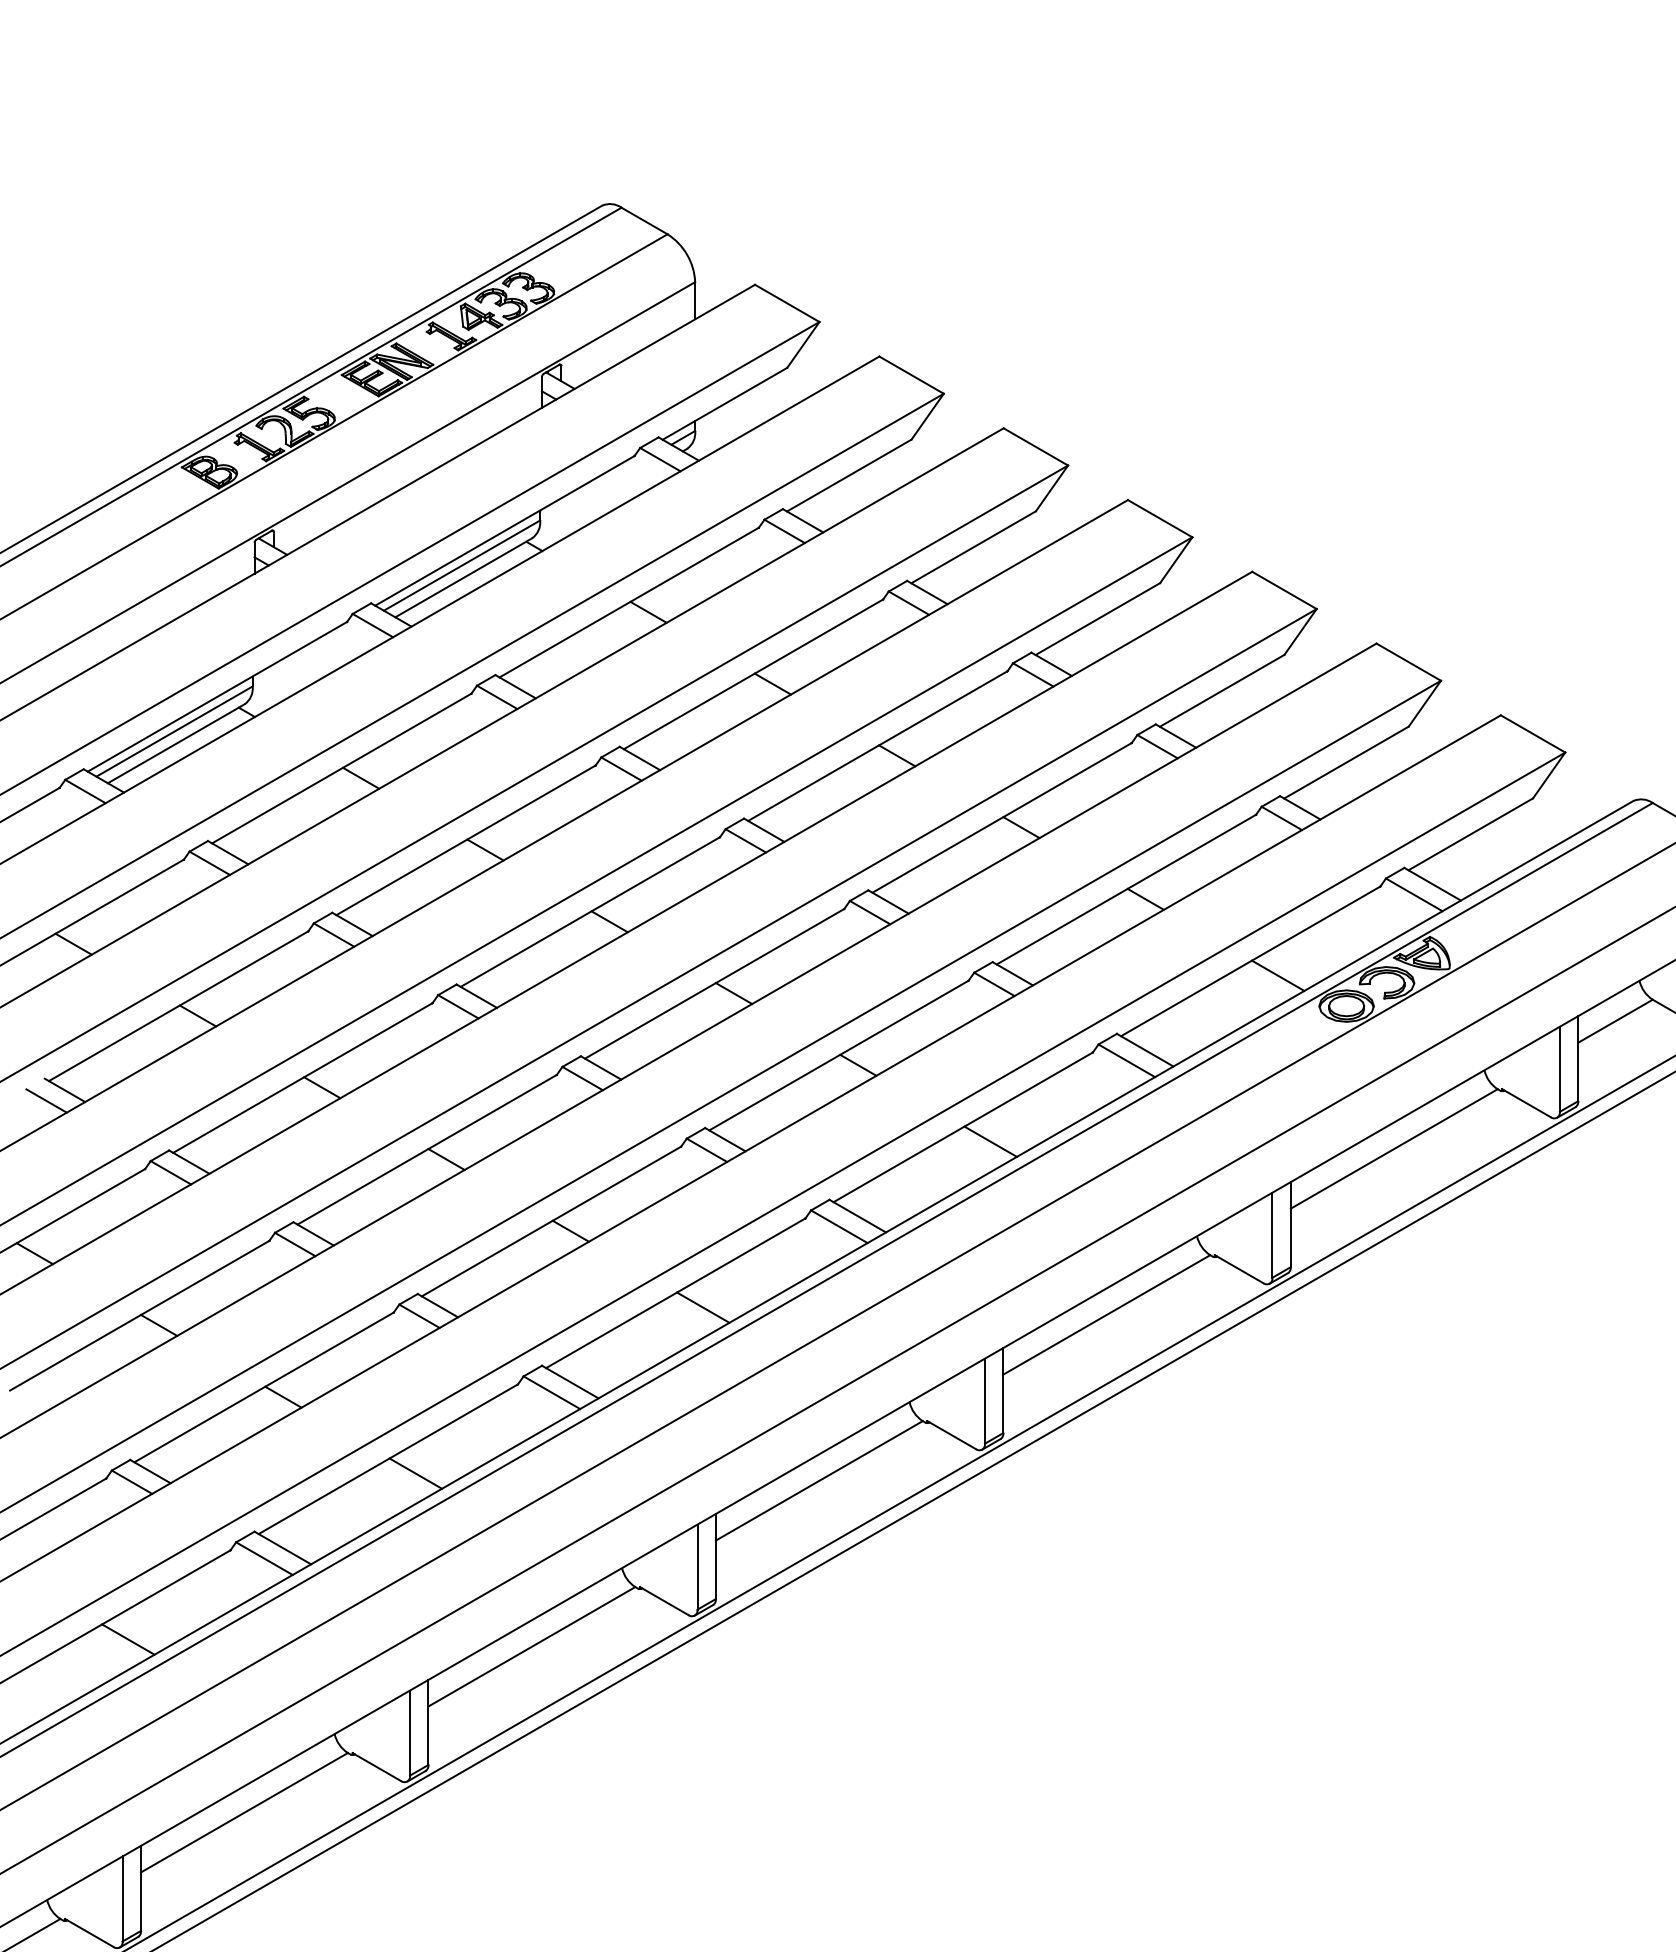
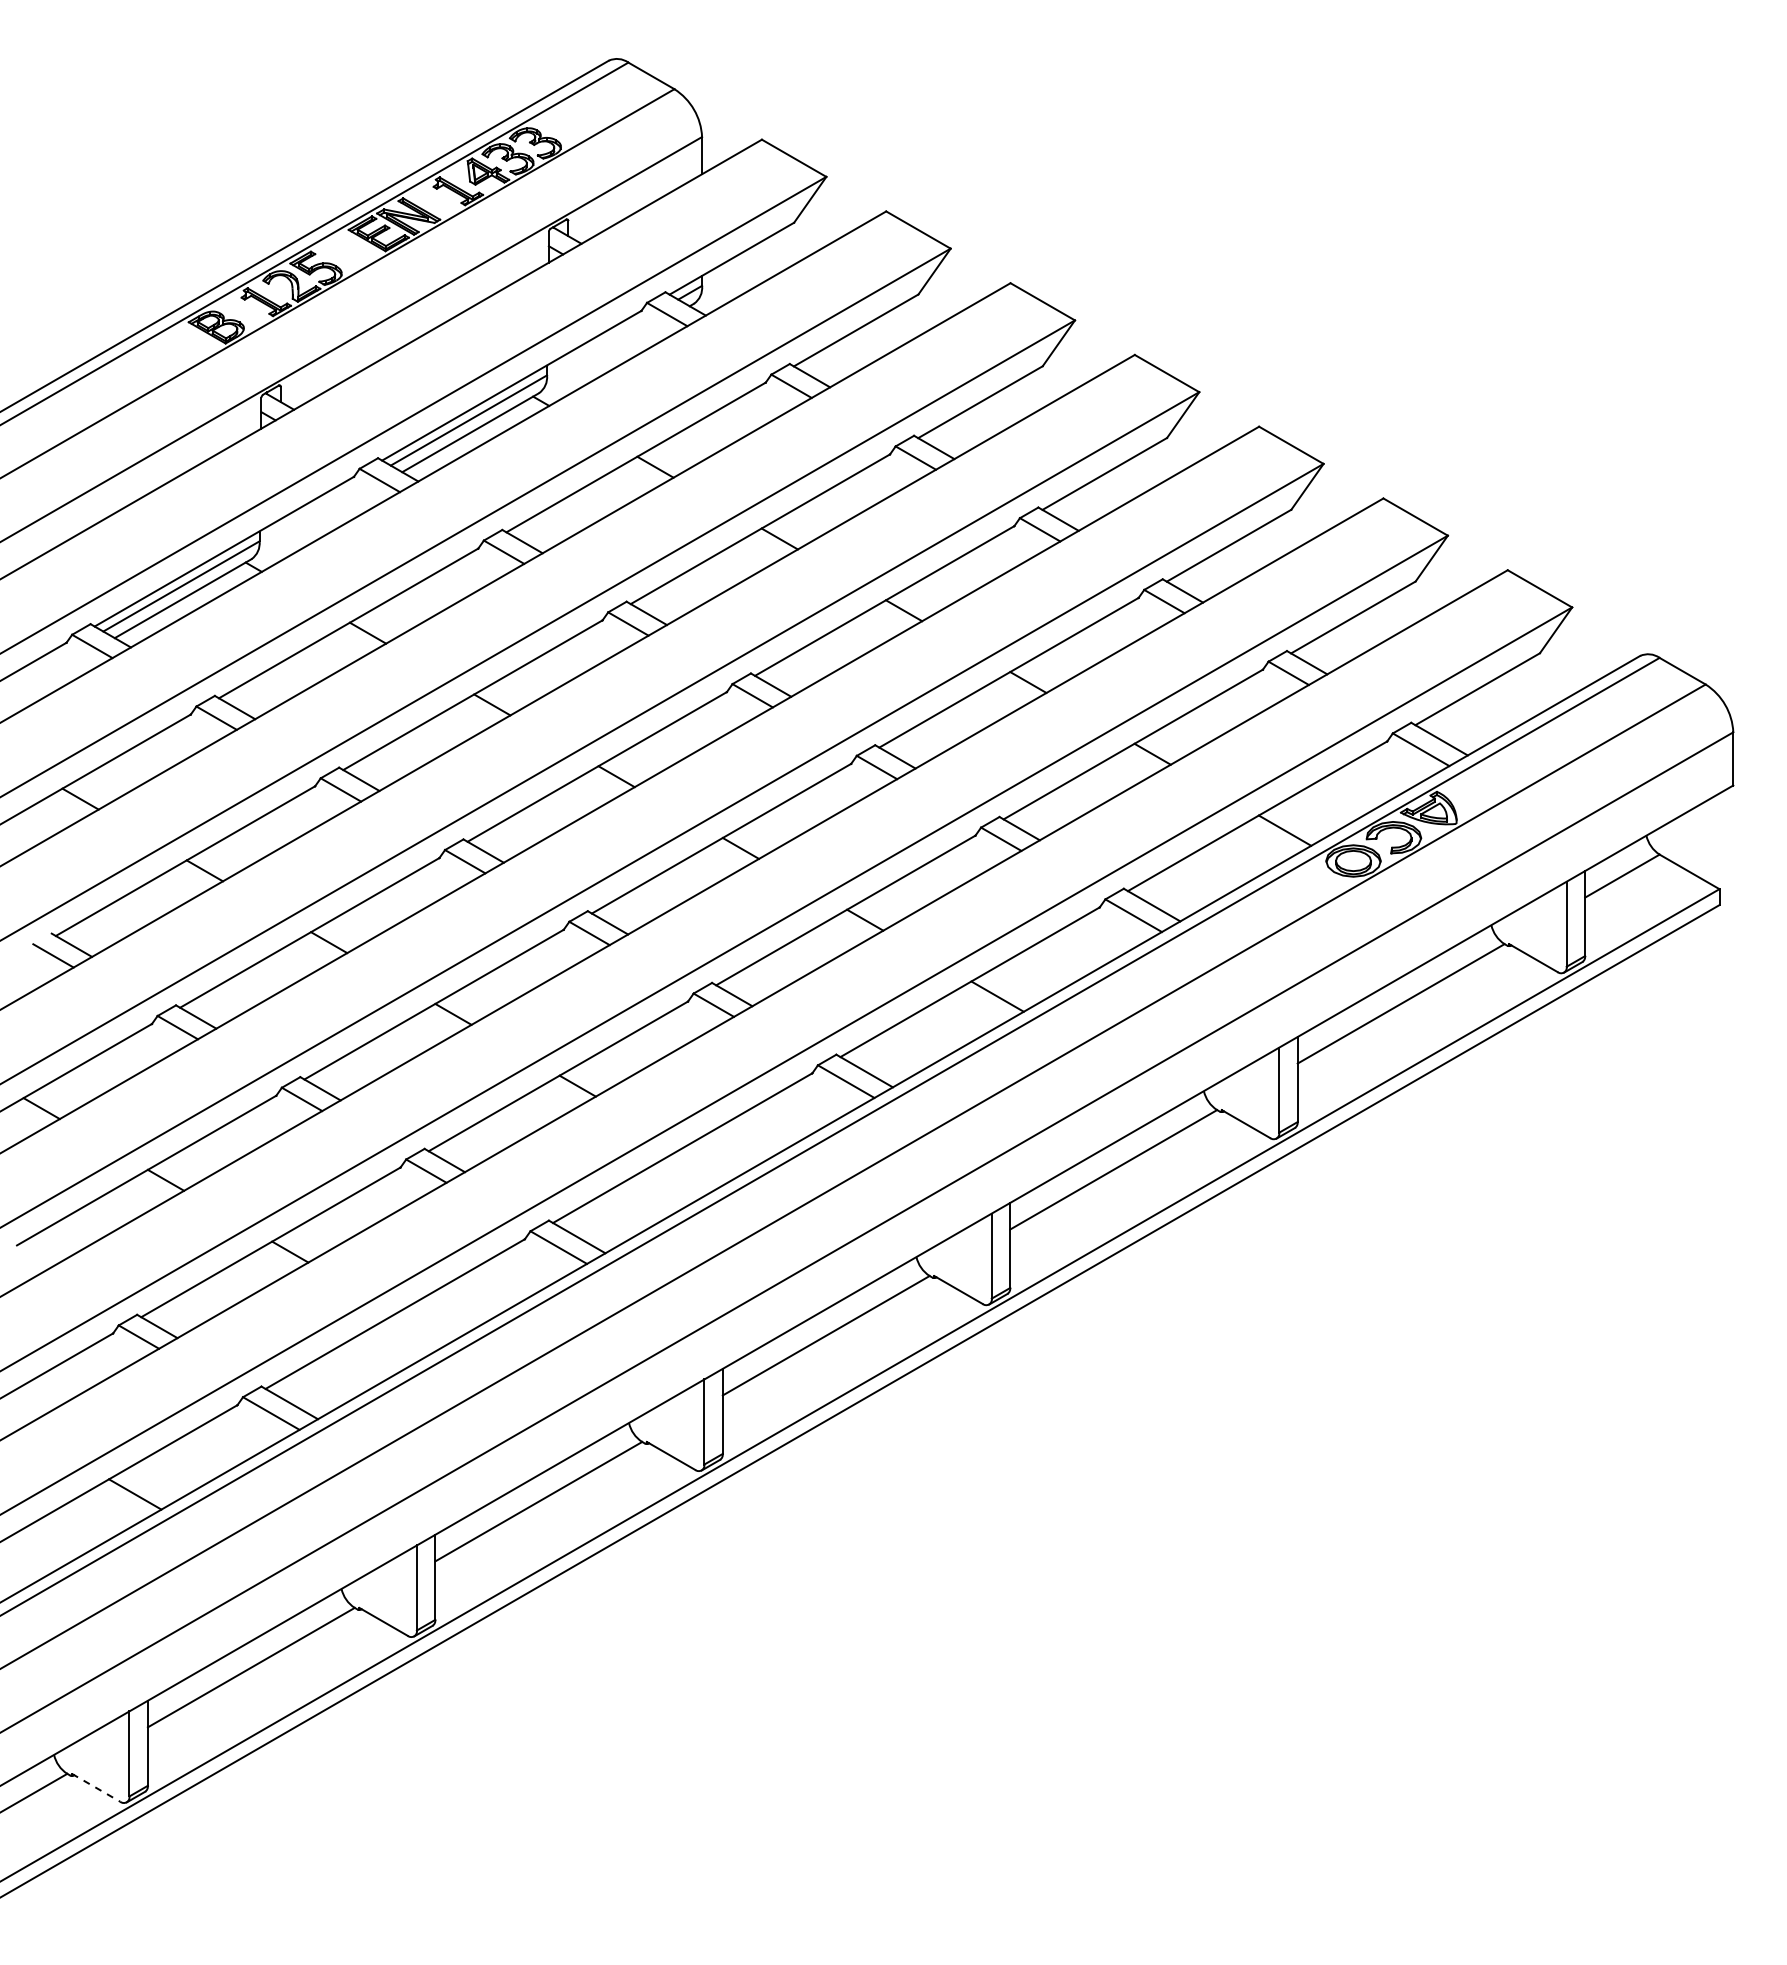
line: (702, 1307) -> (709, 1162), removed
line: (415, 1473) -> (422, 1328), removed
line: (89, 1932) -> (96, 1787), solid -> dashed

